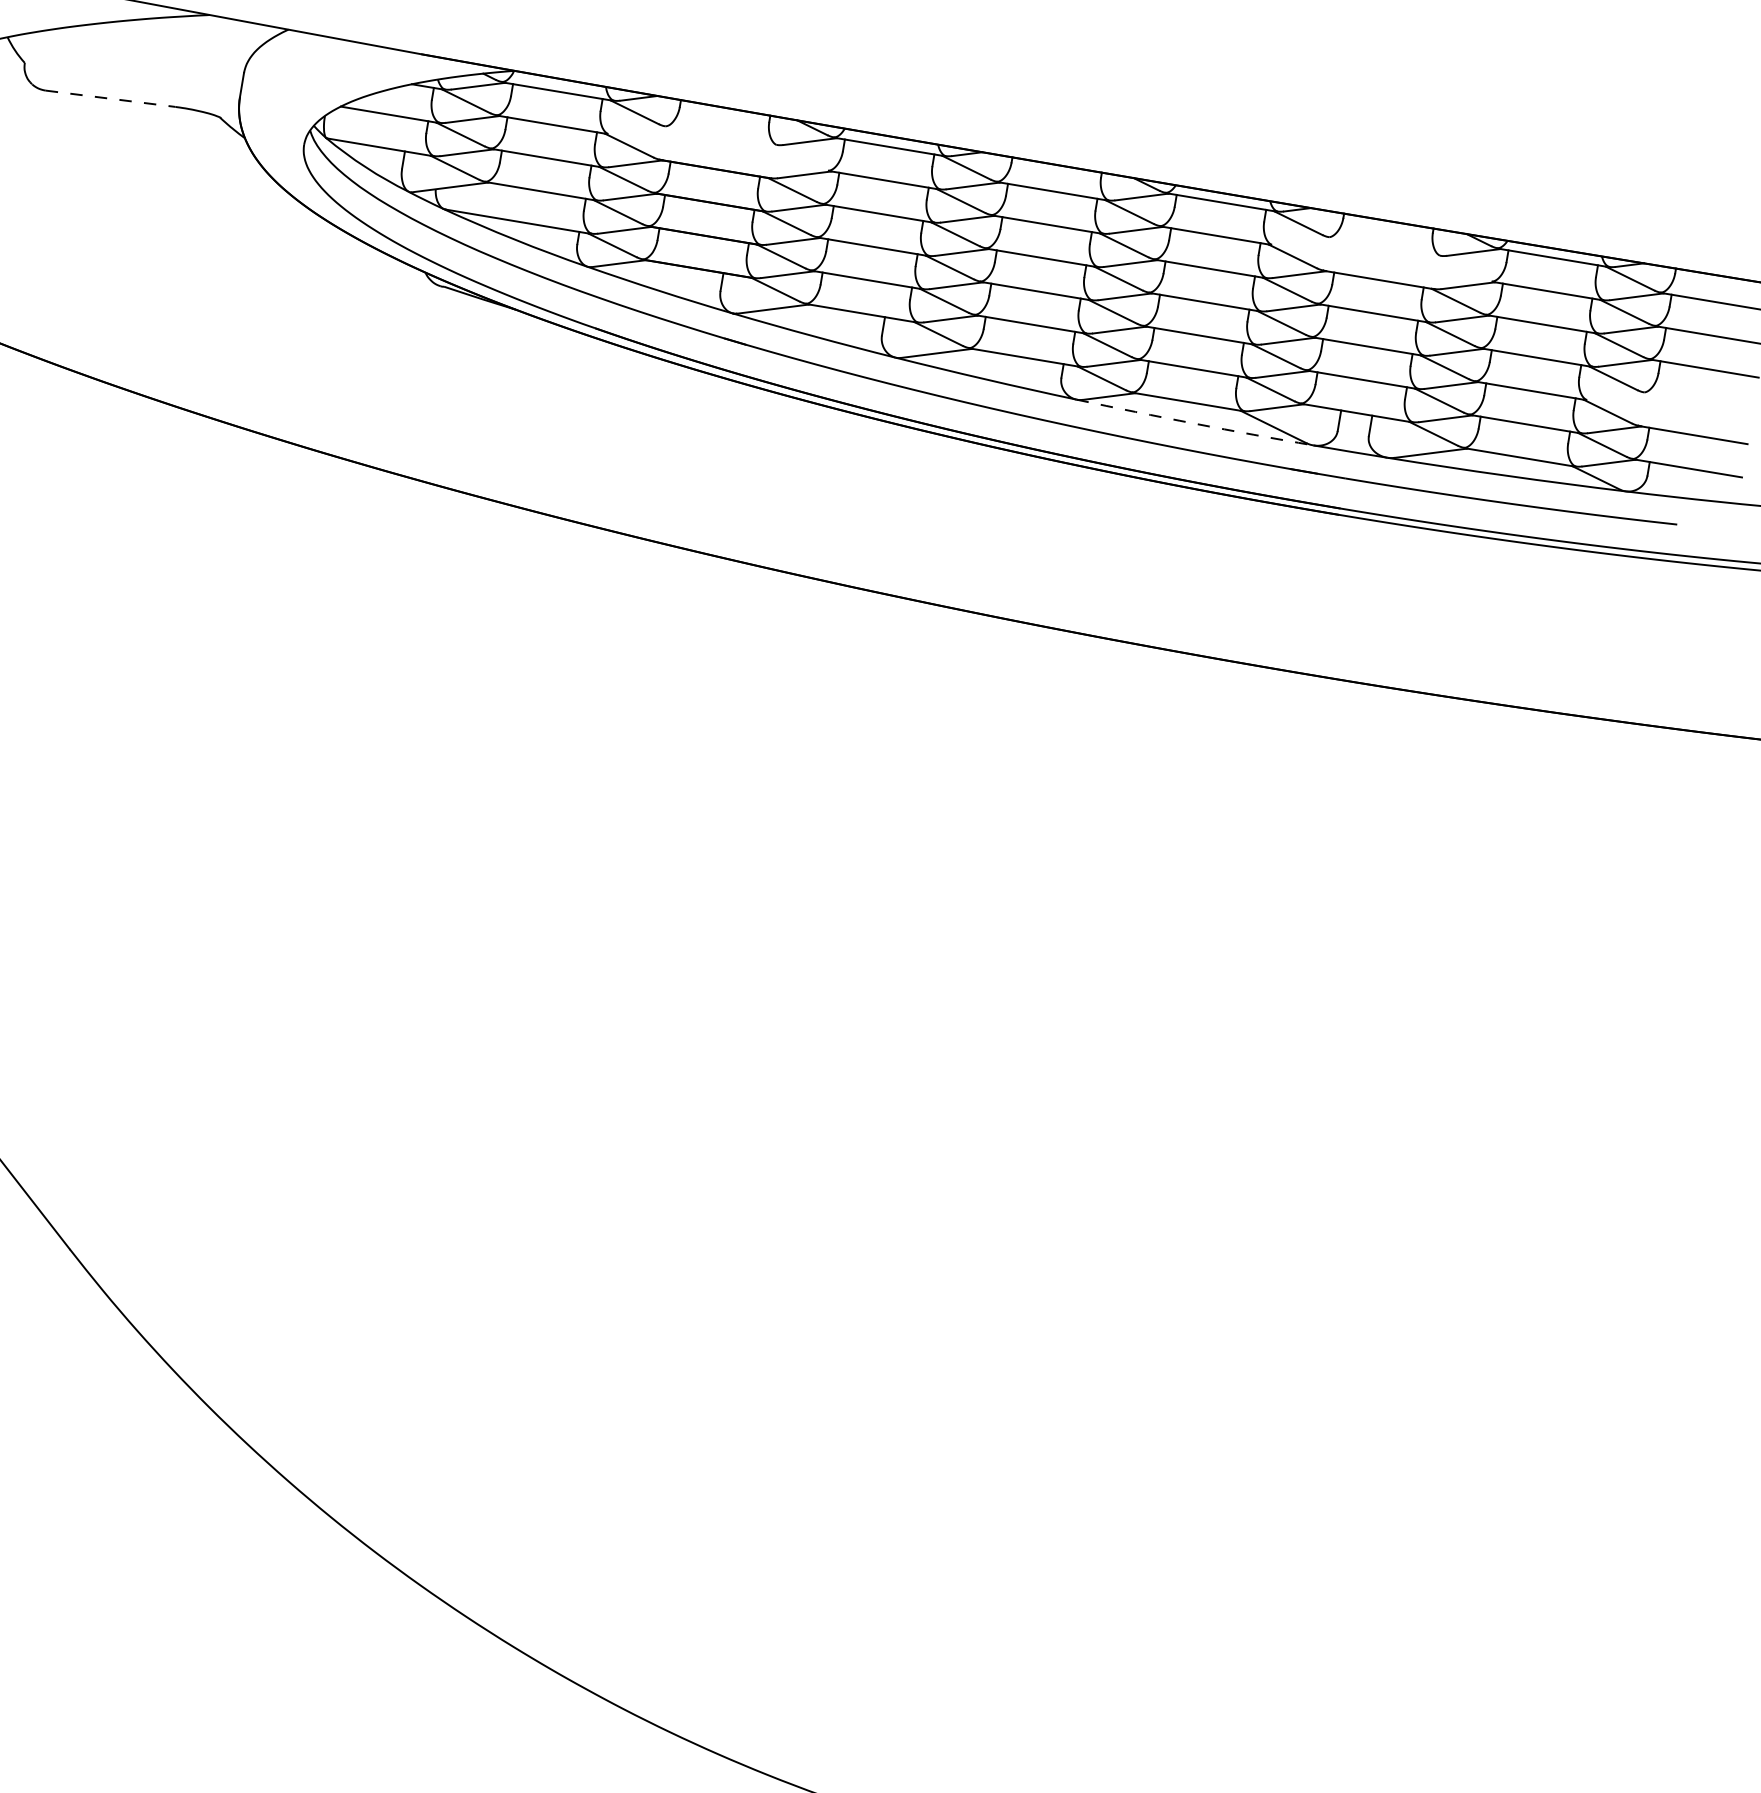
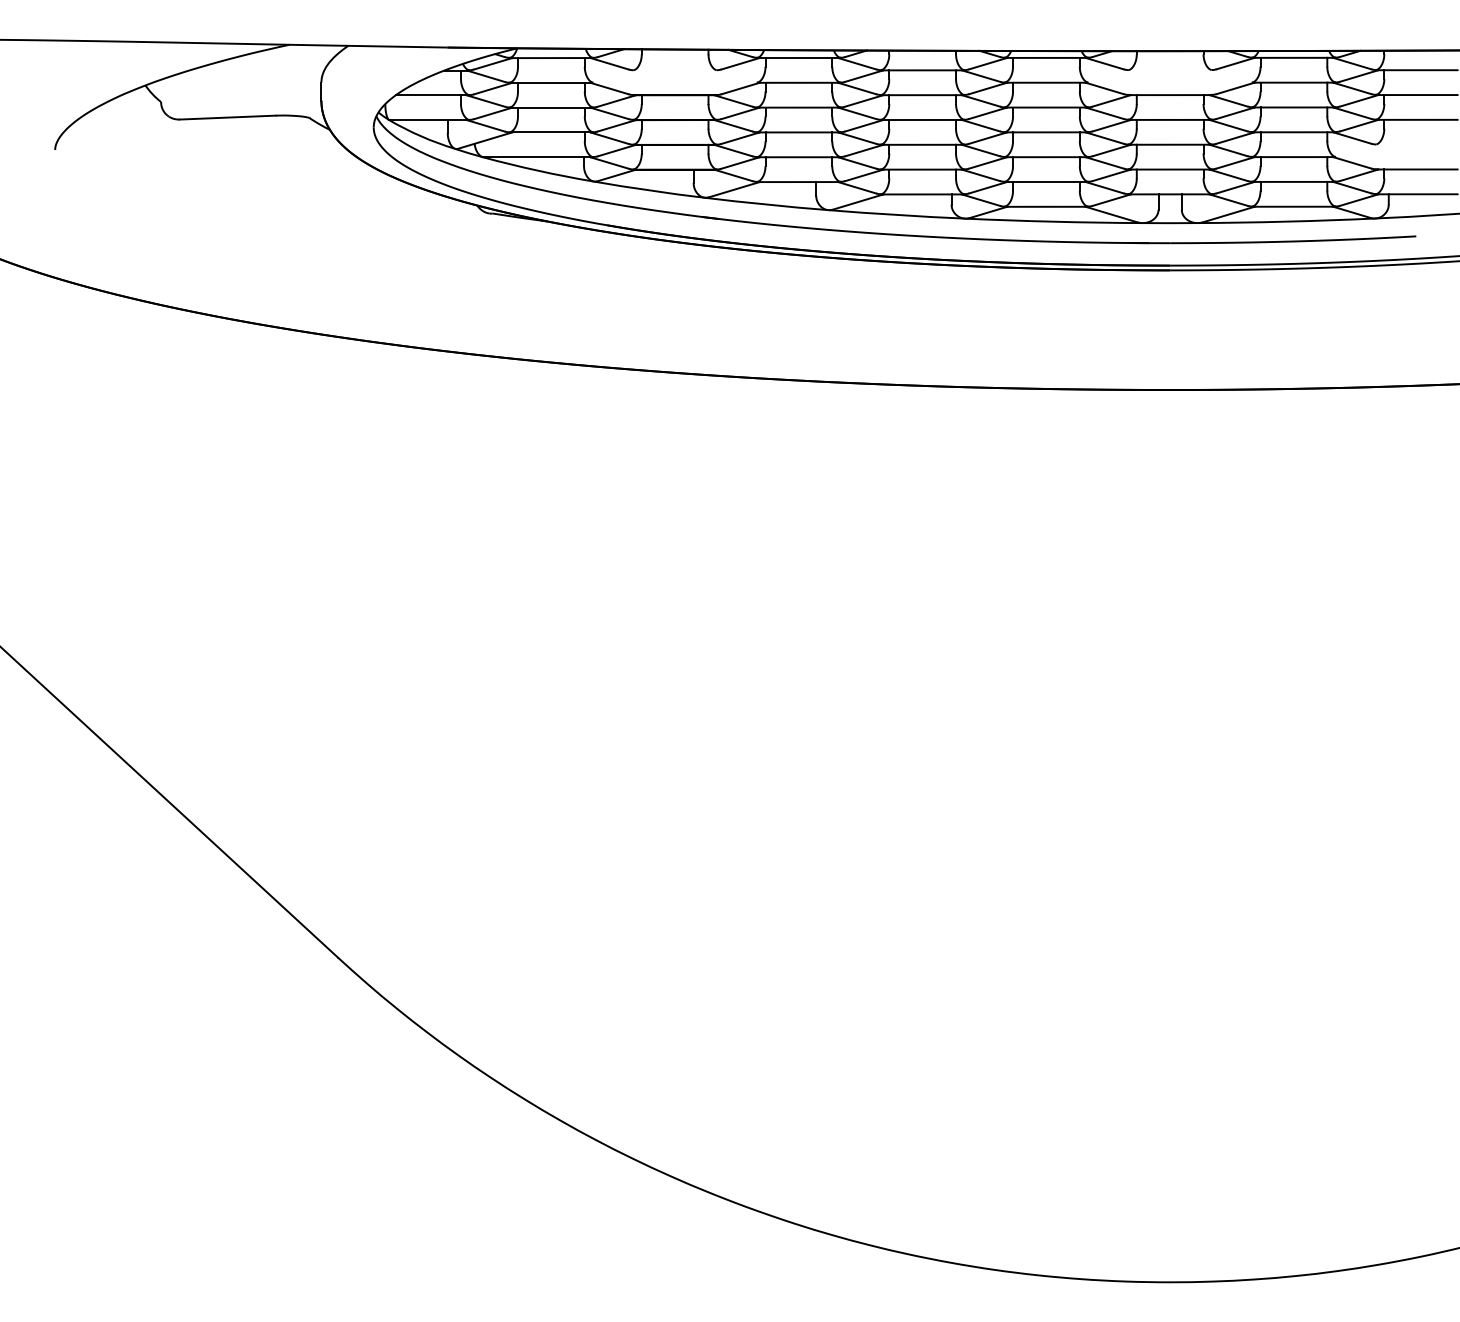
line: (111, 98) -> (228, 117), dashed -> solid
arc: (1194, 423) -> (1053, 221), dashed -> solid

